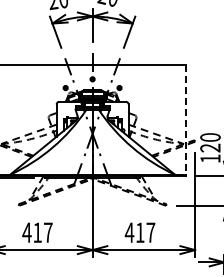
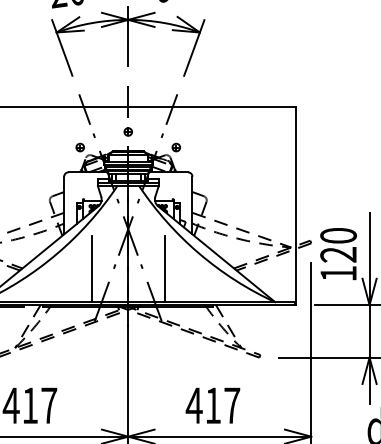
line: (186, 120) -> (295, 205), dashed -> solid
line: (72, 155) -> (92, 267), added
line: (112, 155) -> (163, 267), added

